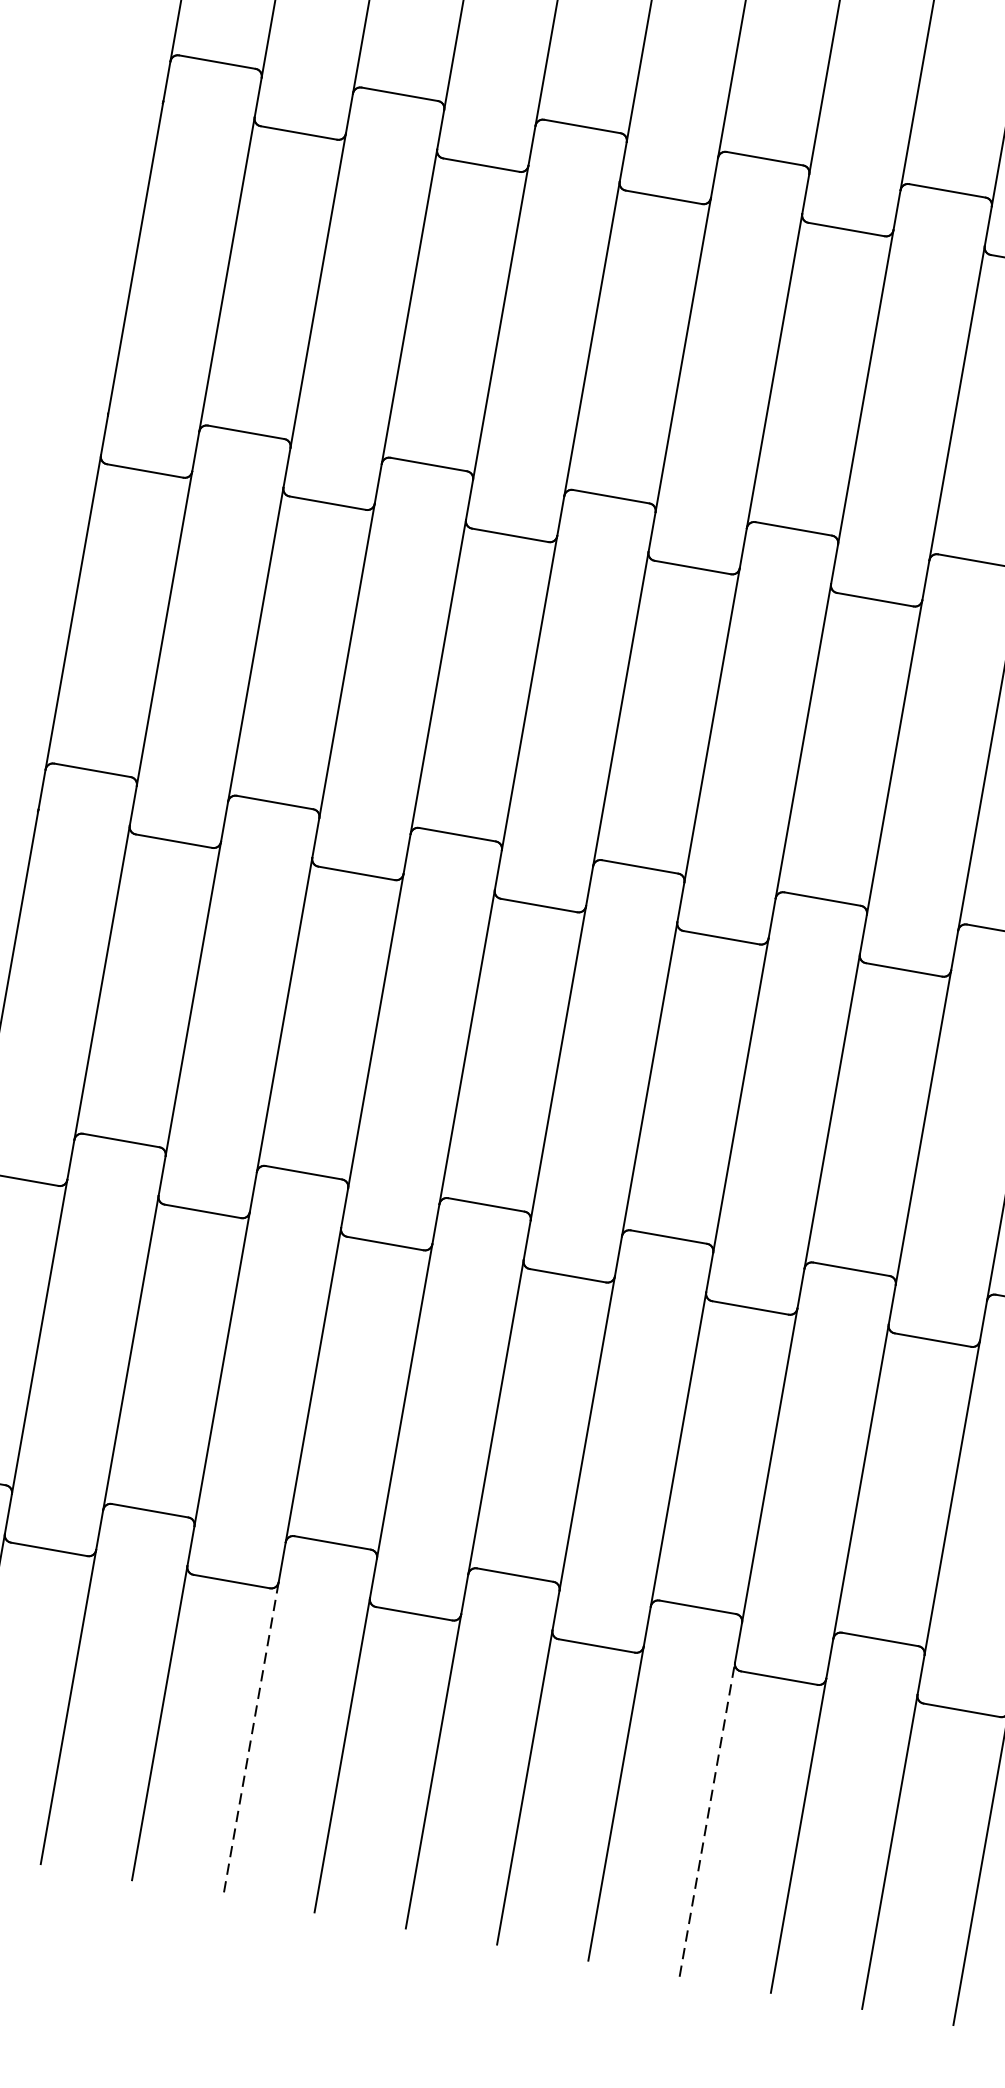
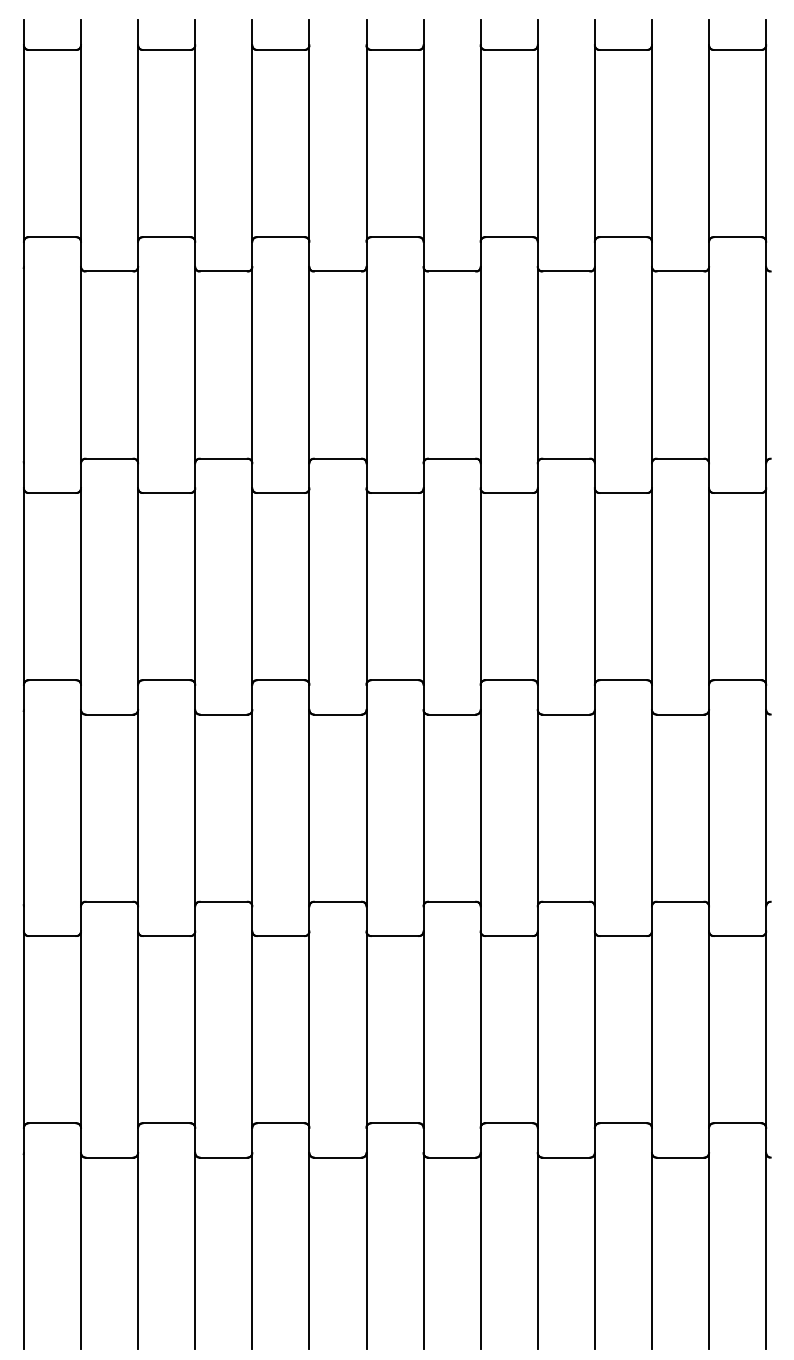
line: (251, 1739) -> (252, 1251), dashed -> solid
line: (707, 1818) -> (537, 1250), dashed -> solid

